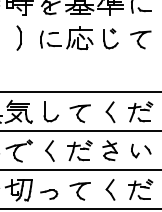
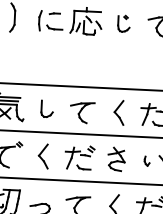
part: (110, 38) -> (123, 23), size x0.7
part: (50, 111) -> (46, 108), size x0.7
part: (135, 150) -> (147, 160), size x0.6

